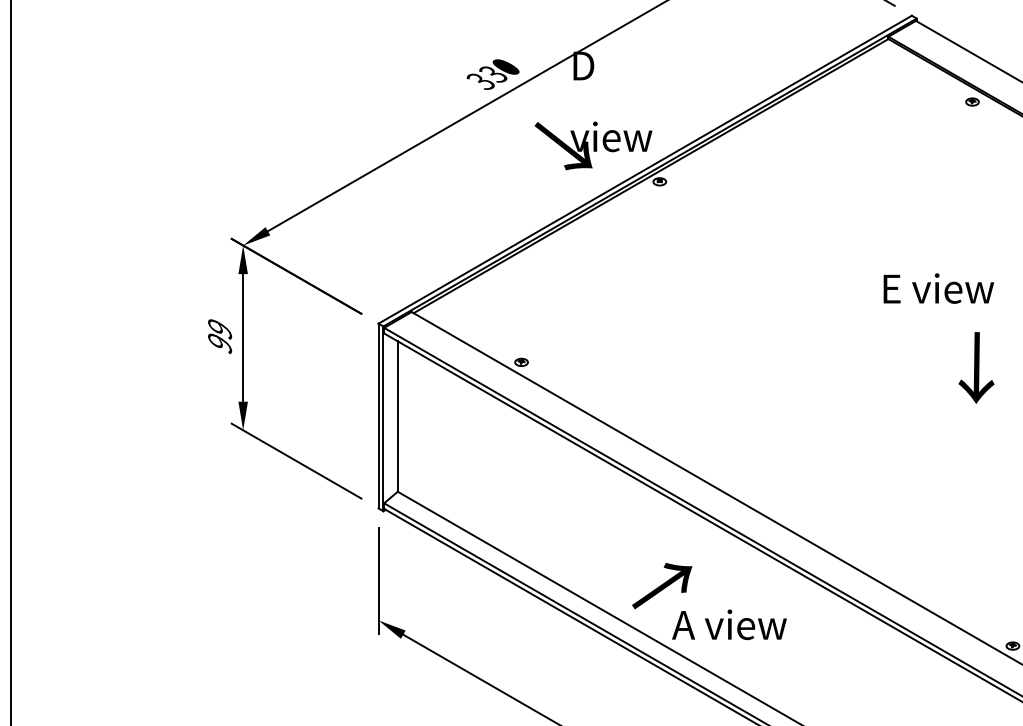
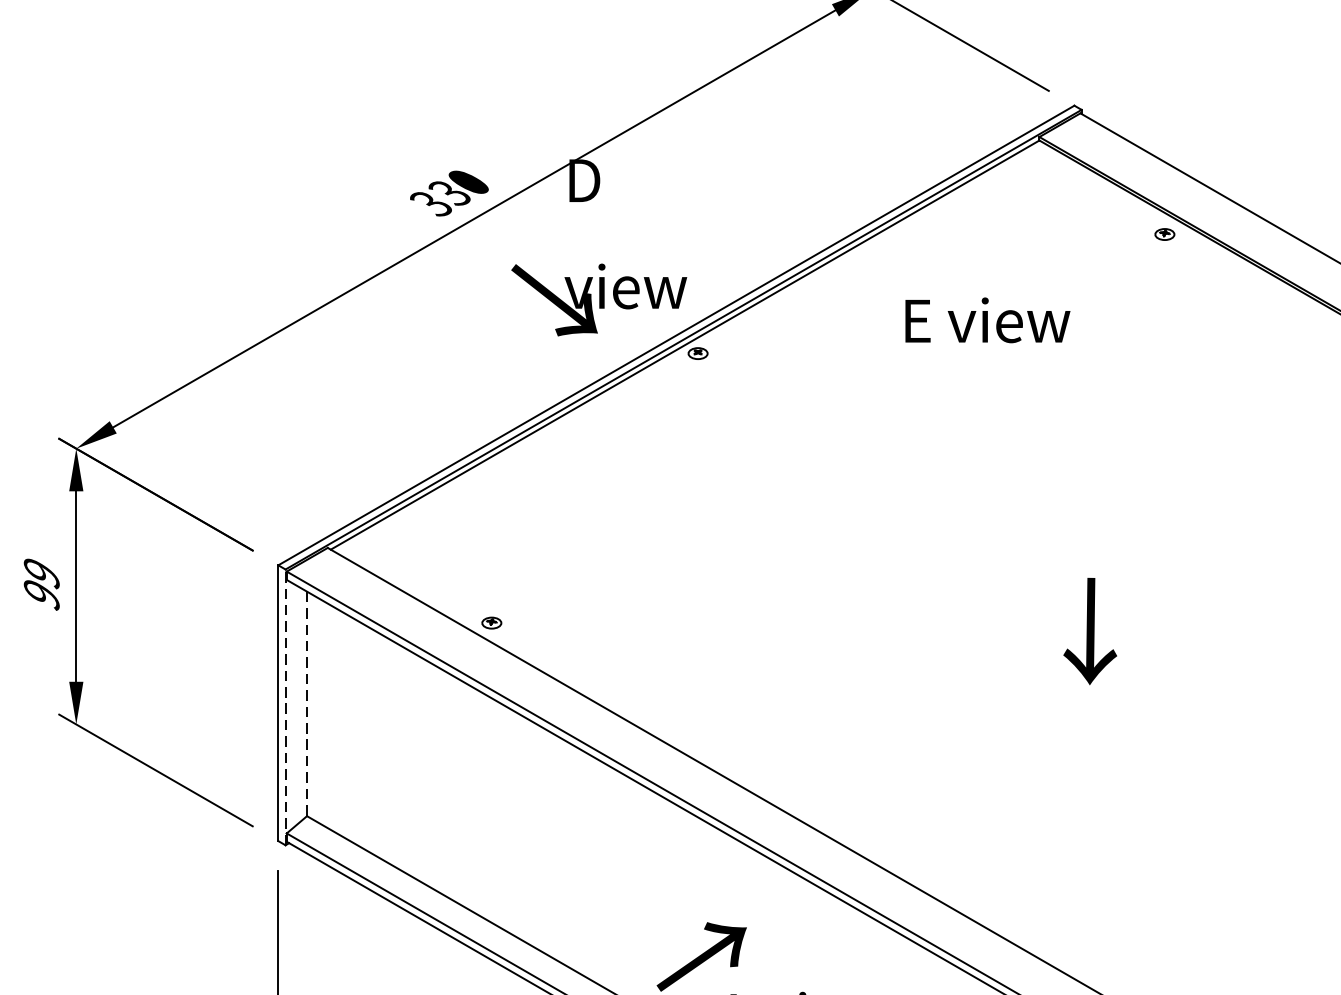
text: (938, 288) -> (987, 320), moved
text: (976, 367) -> (1090, 630), moved
line: (397, 417) -> (306, 705), solid -> dashed
line: (383, 418) -> (285, 706), solid -> dashed

